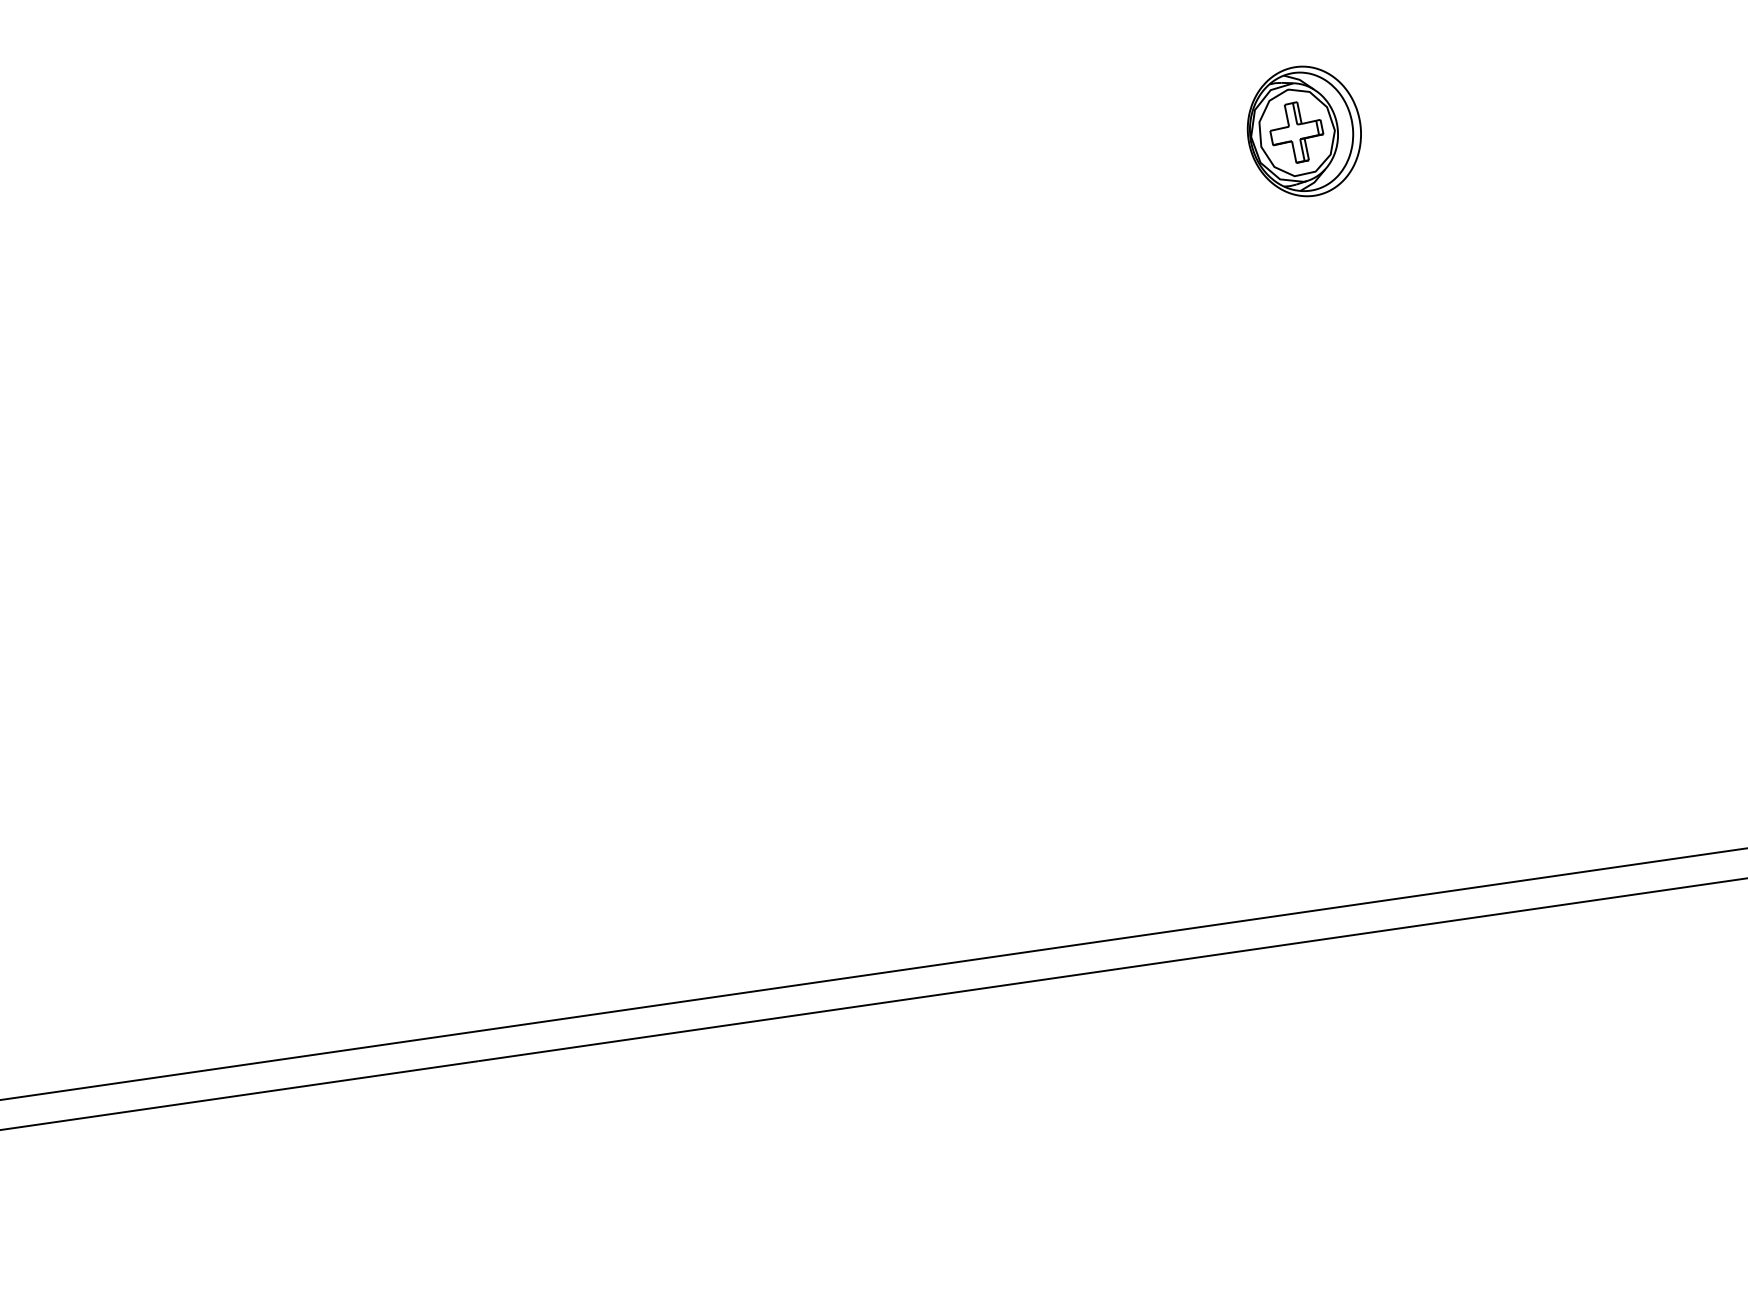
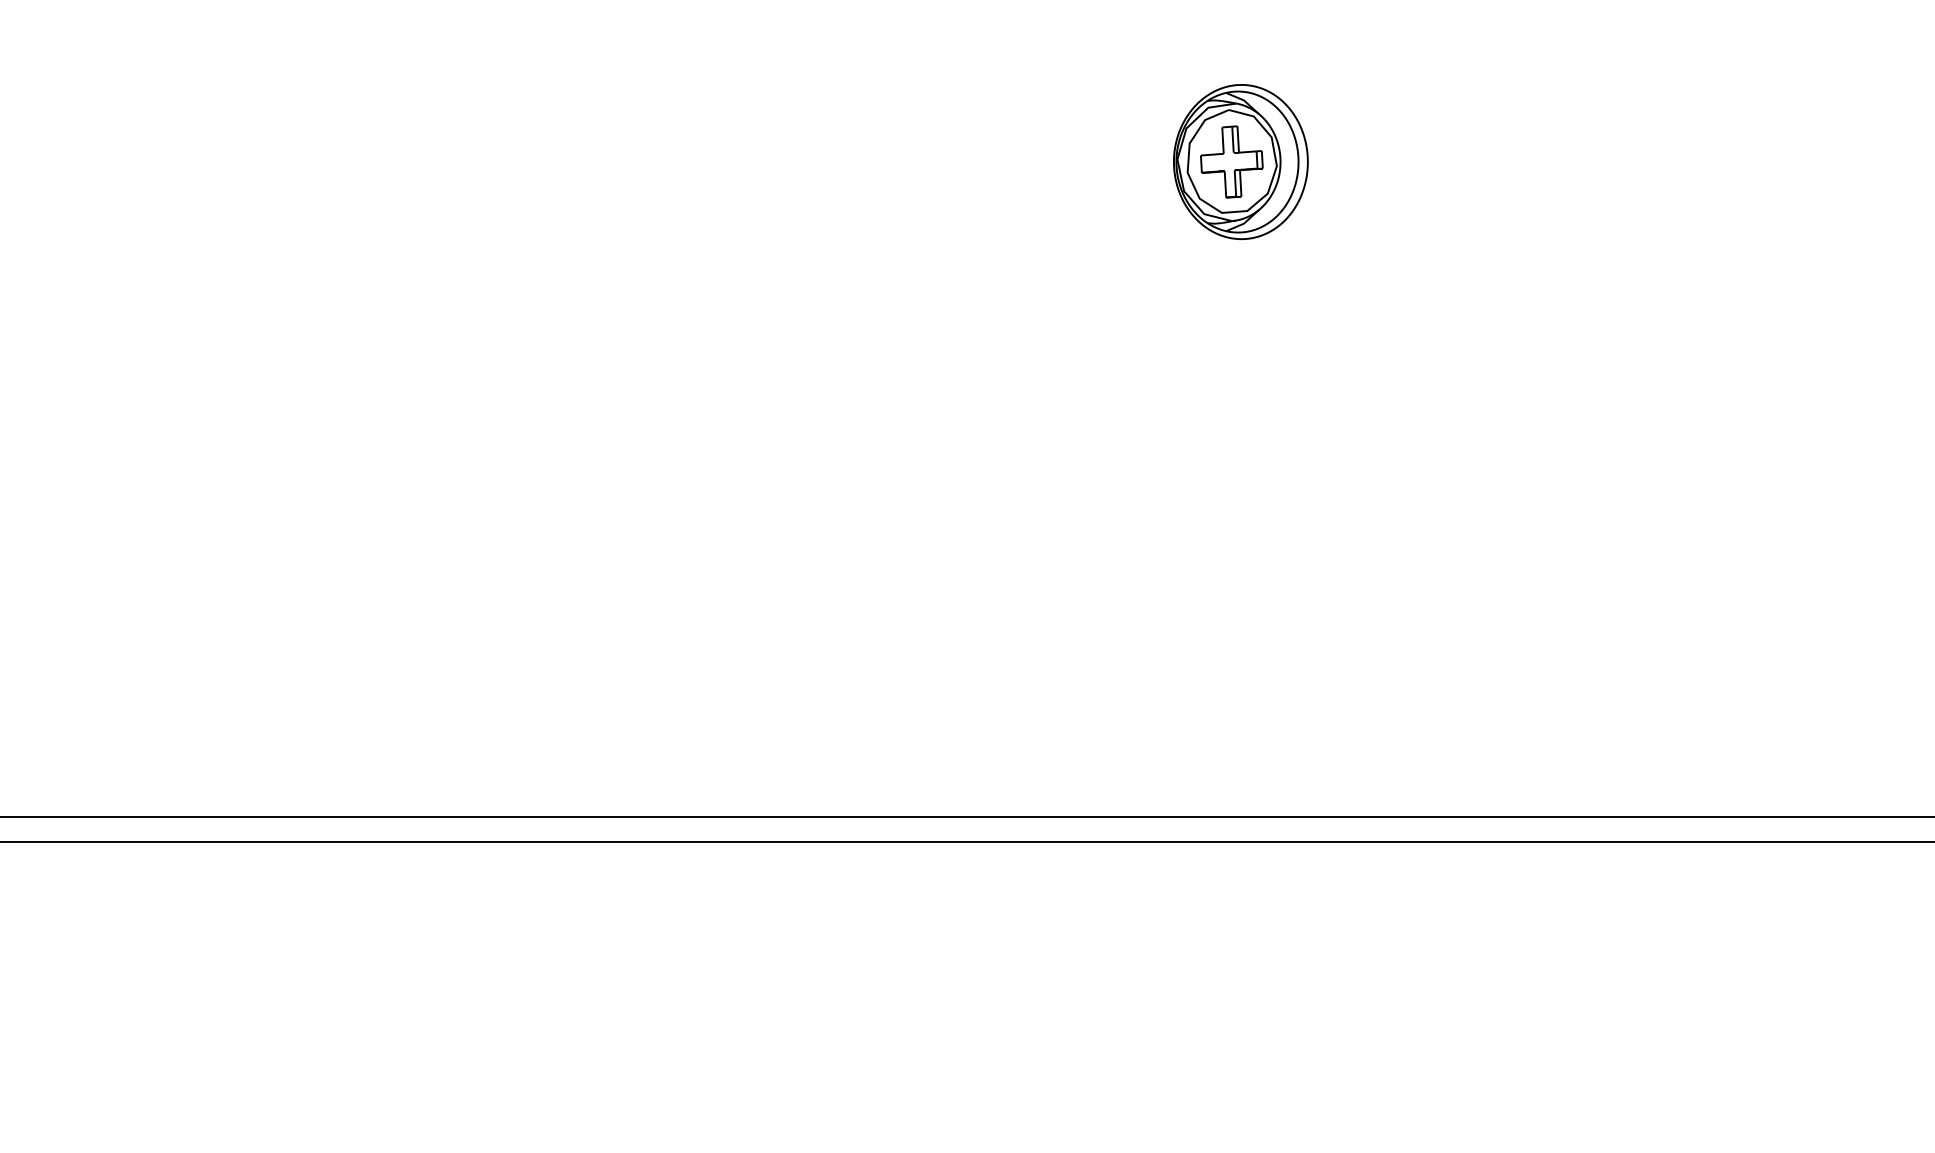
part: (1303, 130) -> (1240, 161), size x1.4

